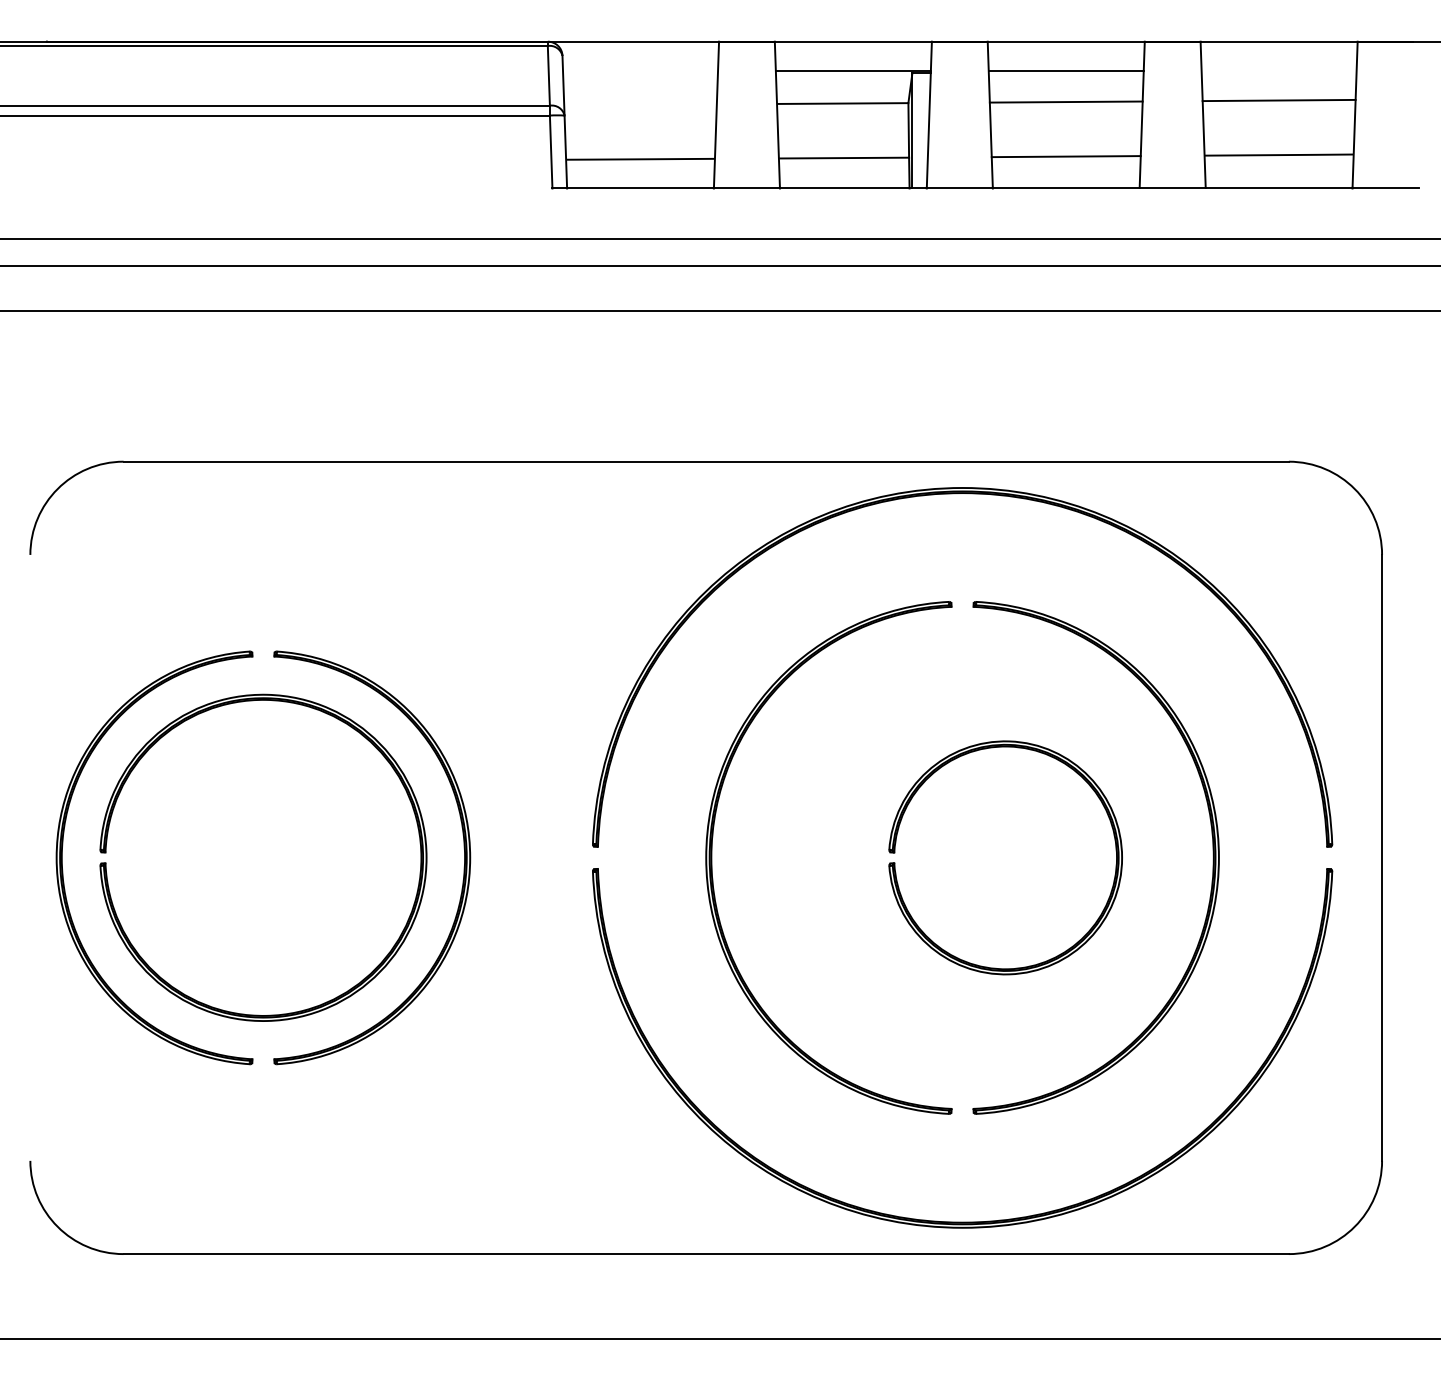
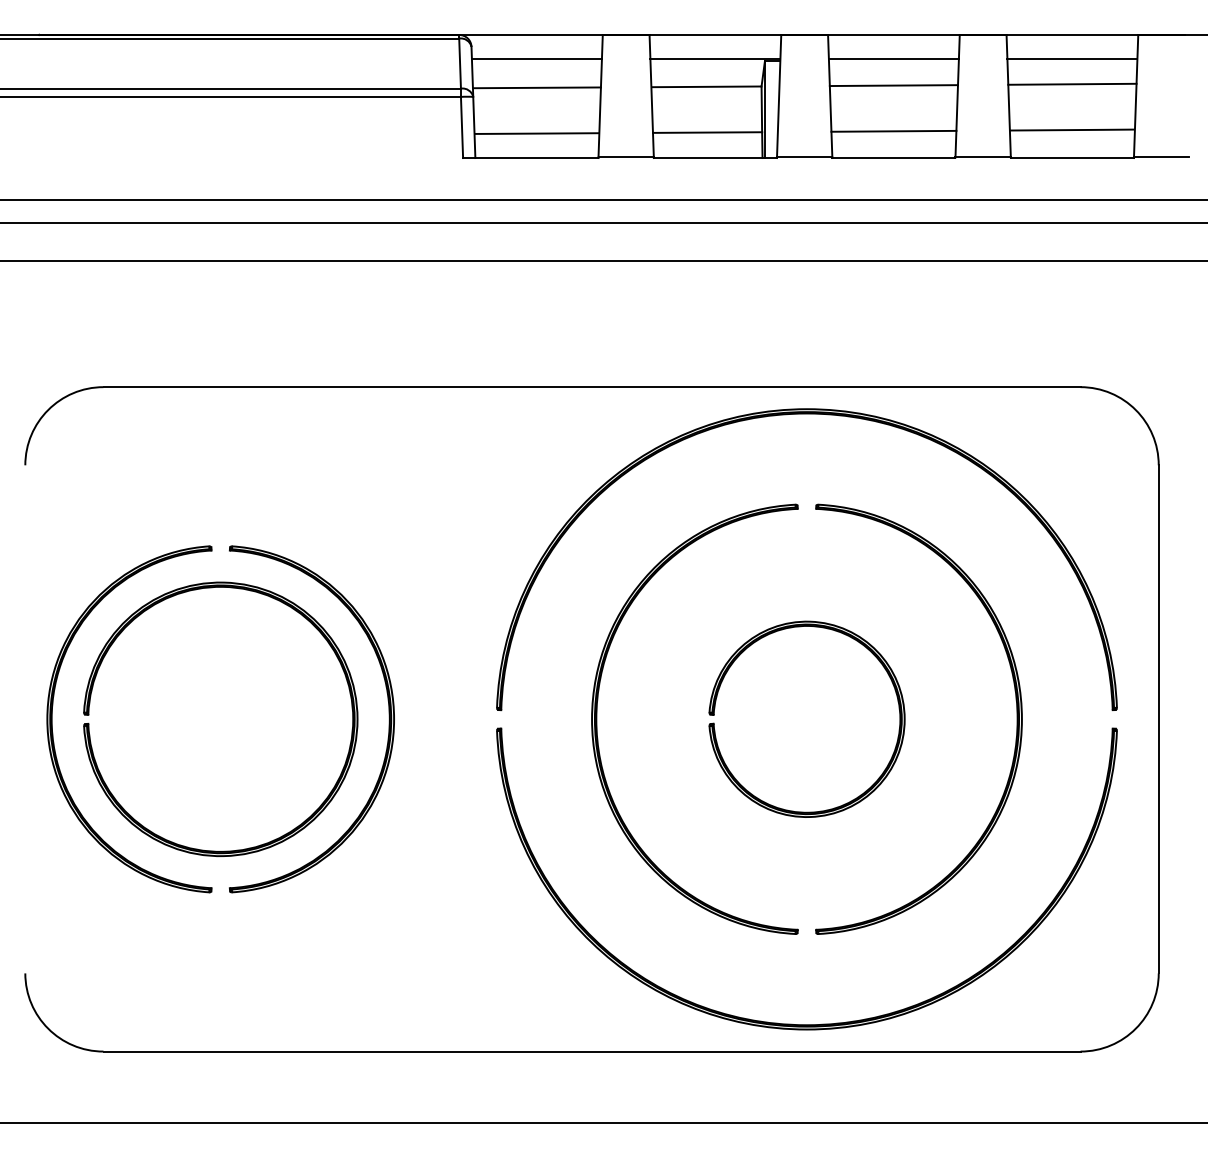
line: (640, 70) -> (536, 59), added
line: (1278, 70) -> (1071, 59), added
line: (640, 104) -> (536, 87), added
part: (977, 751) -> (783, 630), moved

